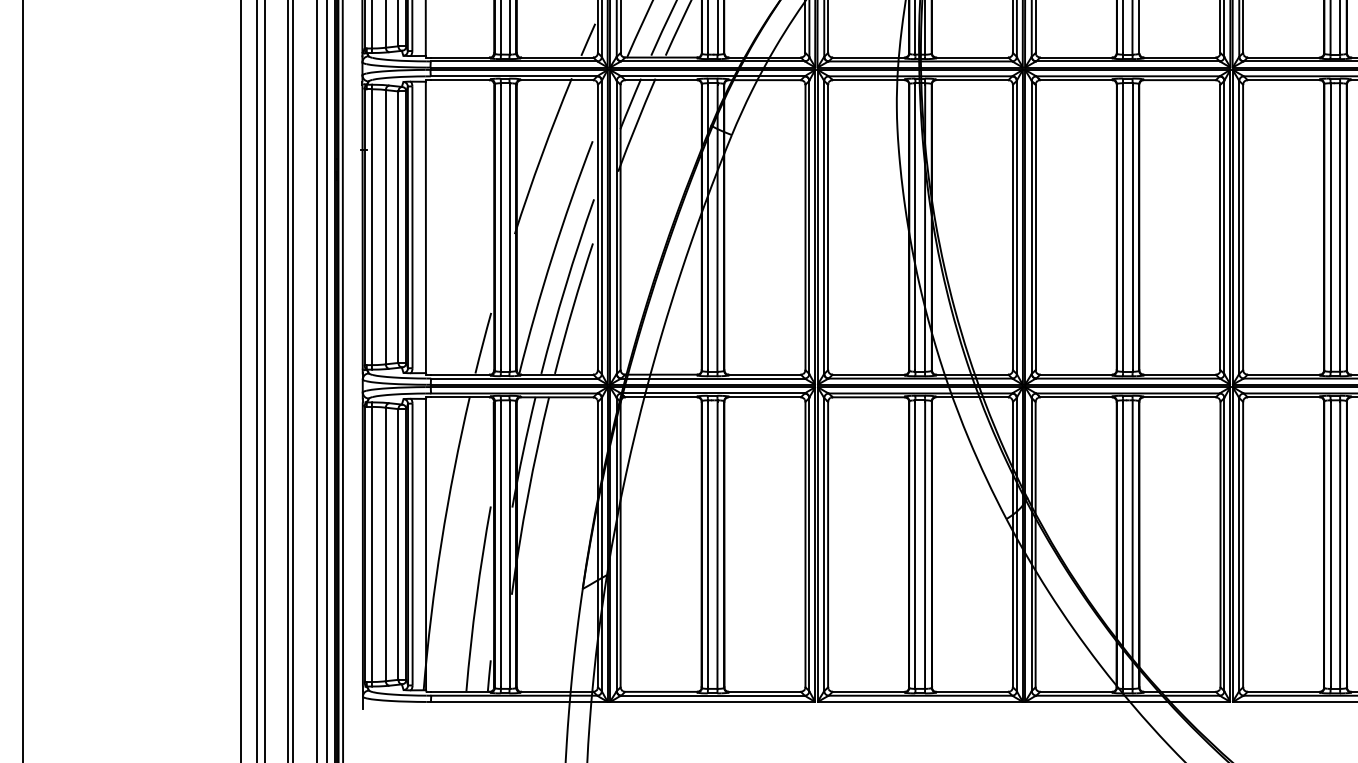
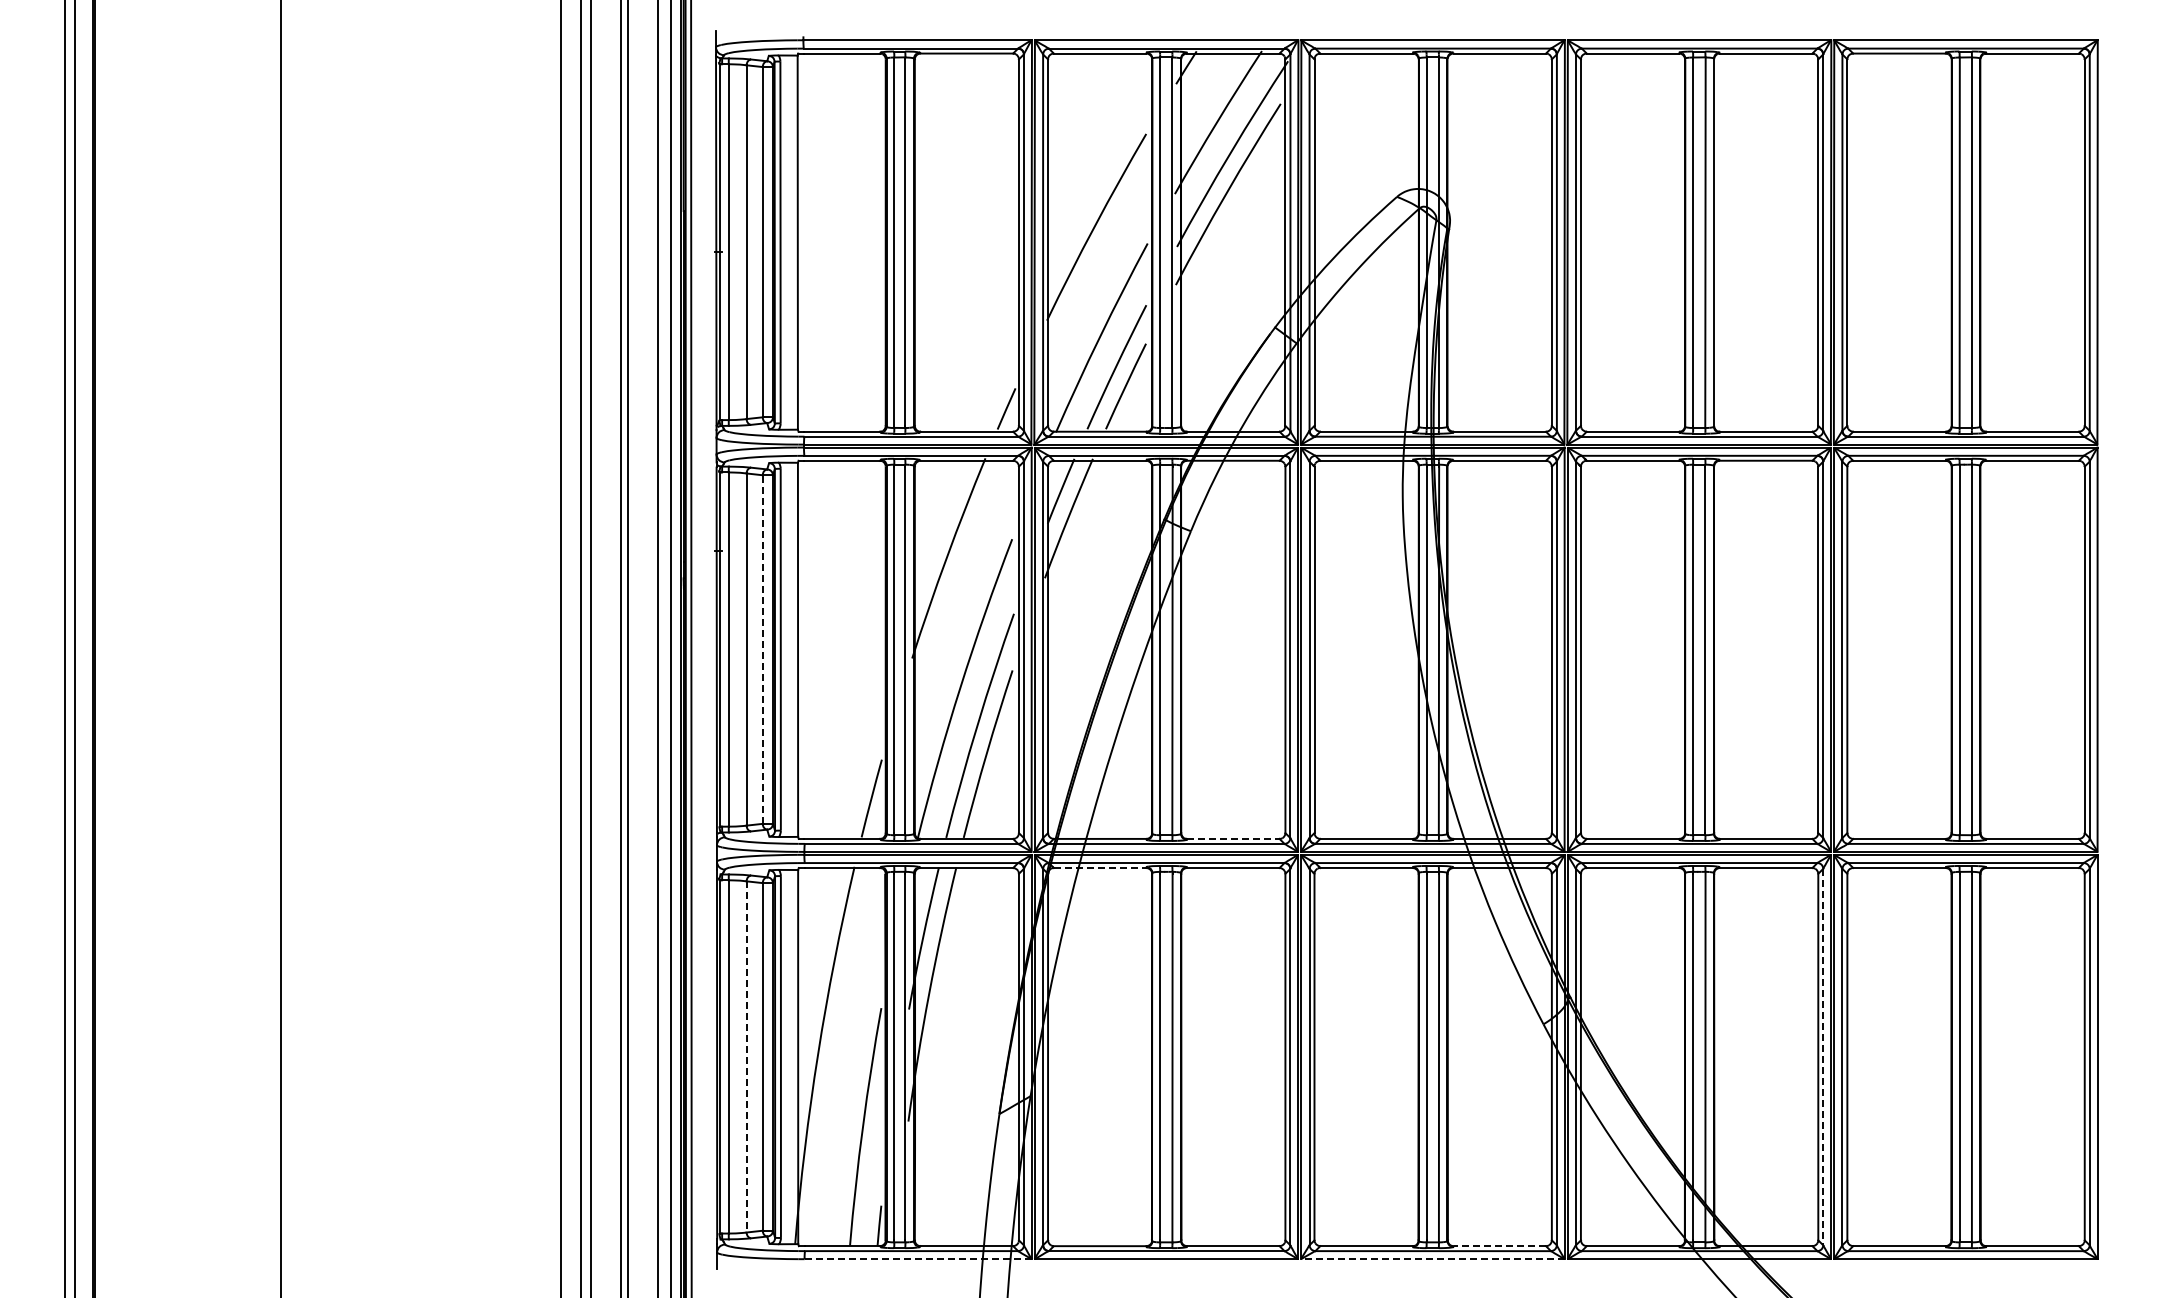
line: (398, 227) -> (762, 649), solid -> dashed
line: (765, 374) -> (1233, 838), solid -> dashed
line: (661, 397) -> (1100, 868), solid -> dashed
line: (385, 544) -> (746, 1056), solid -> dashed
line: (1224, 544) -> (1823, 1057), solid -> dashed
line: (972, 692) -> (1499, 1246), solid -> dashed
line: (518, 702) -> (917, 1259), solid -> dashed
line: (920, 702) -> (1432, 1259), solid -> dashed

